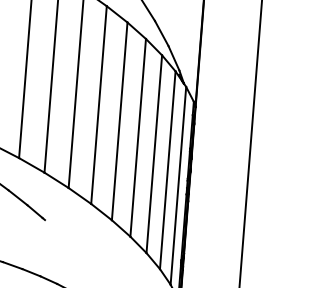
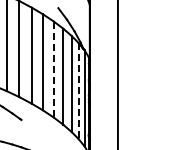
line: (118, 123) -> (53, 70), solid -> dashed
line: (166, 170) -> (78, 91), solid -> dashed

